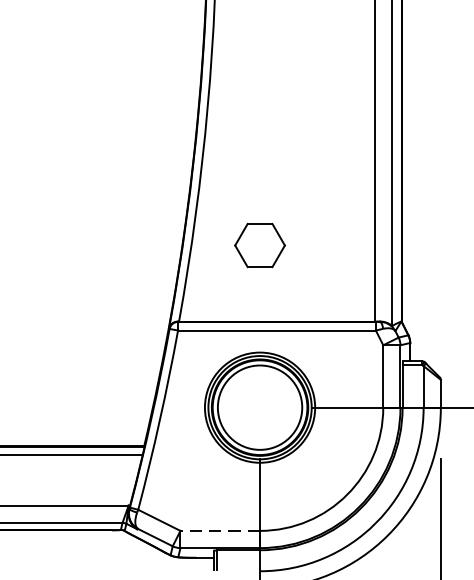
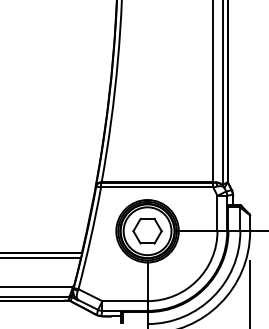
part: (259, 245) -> (147, 231), moved
line: (221, 531) -> (125, 301), dashed -> solid

